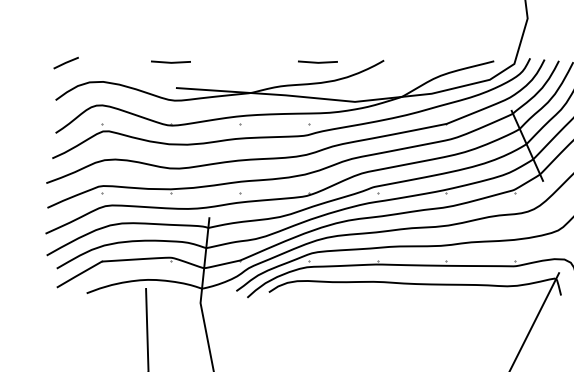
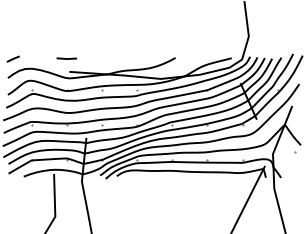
line: (317, 61) -> (141, 58), removed

